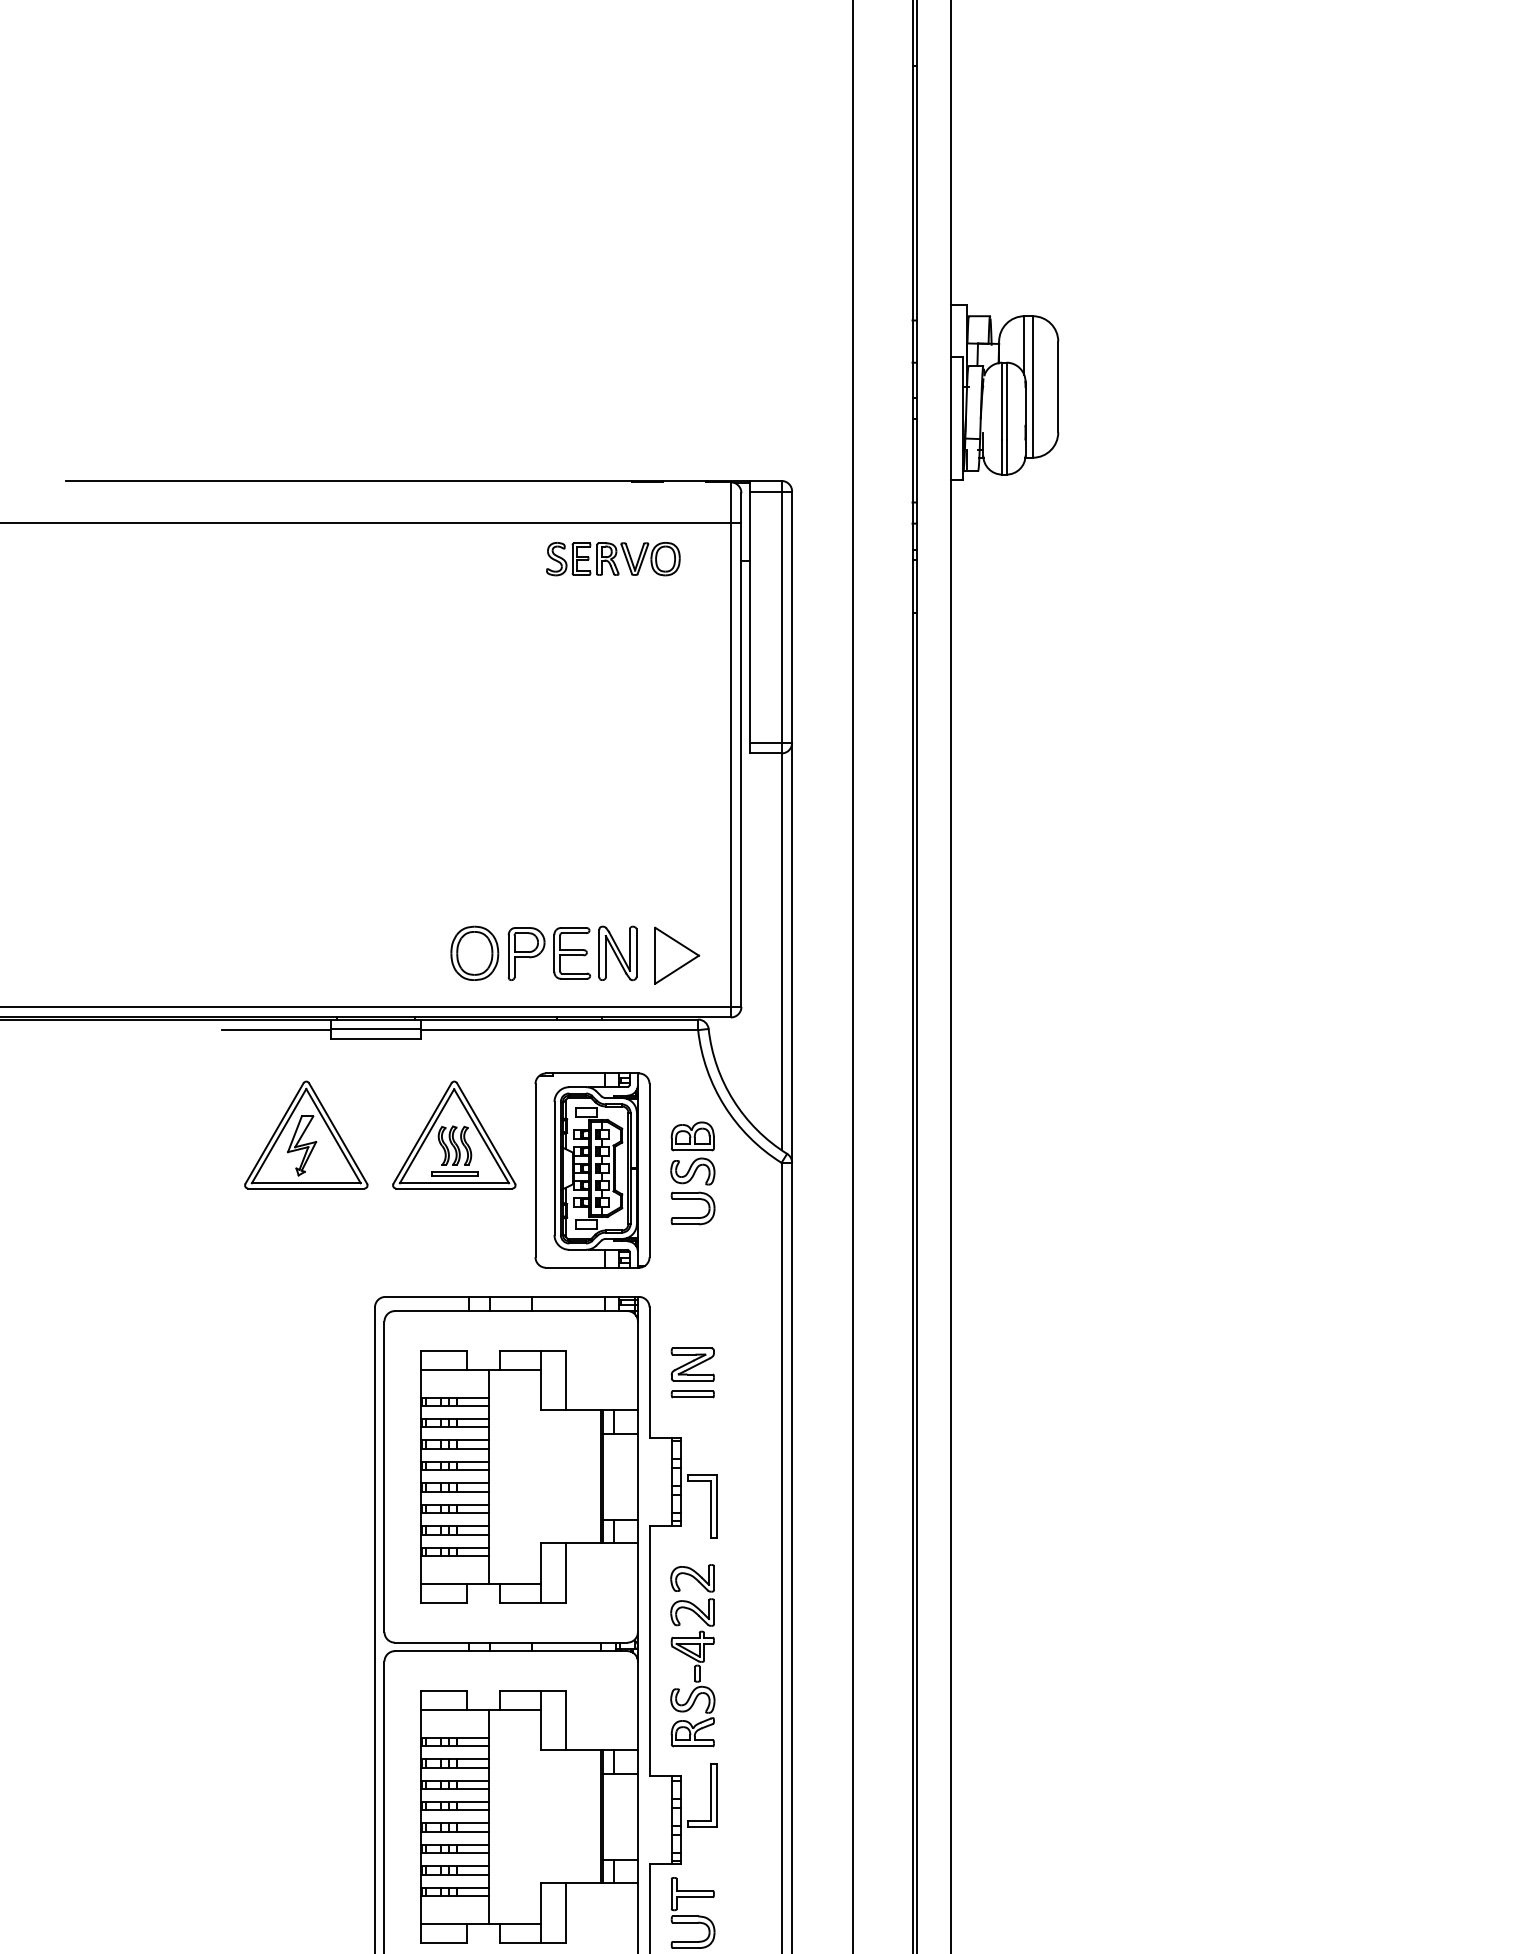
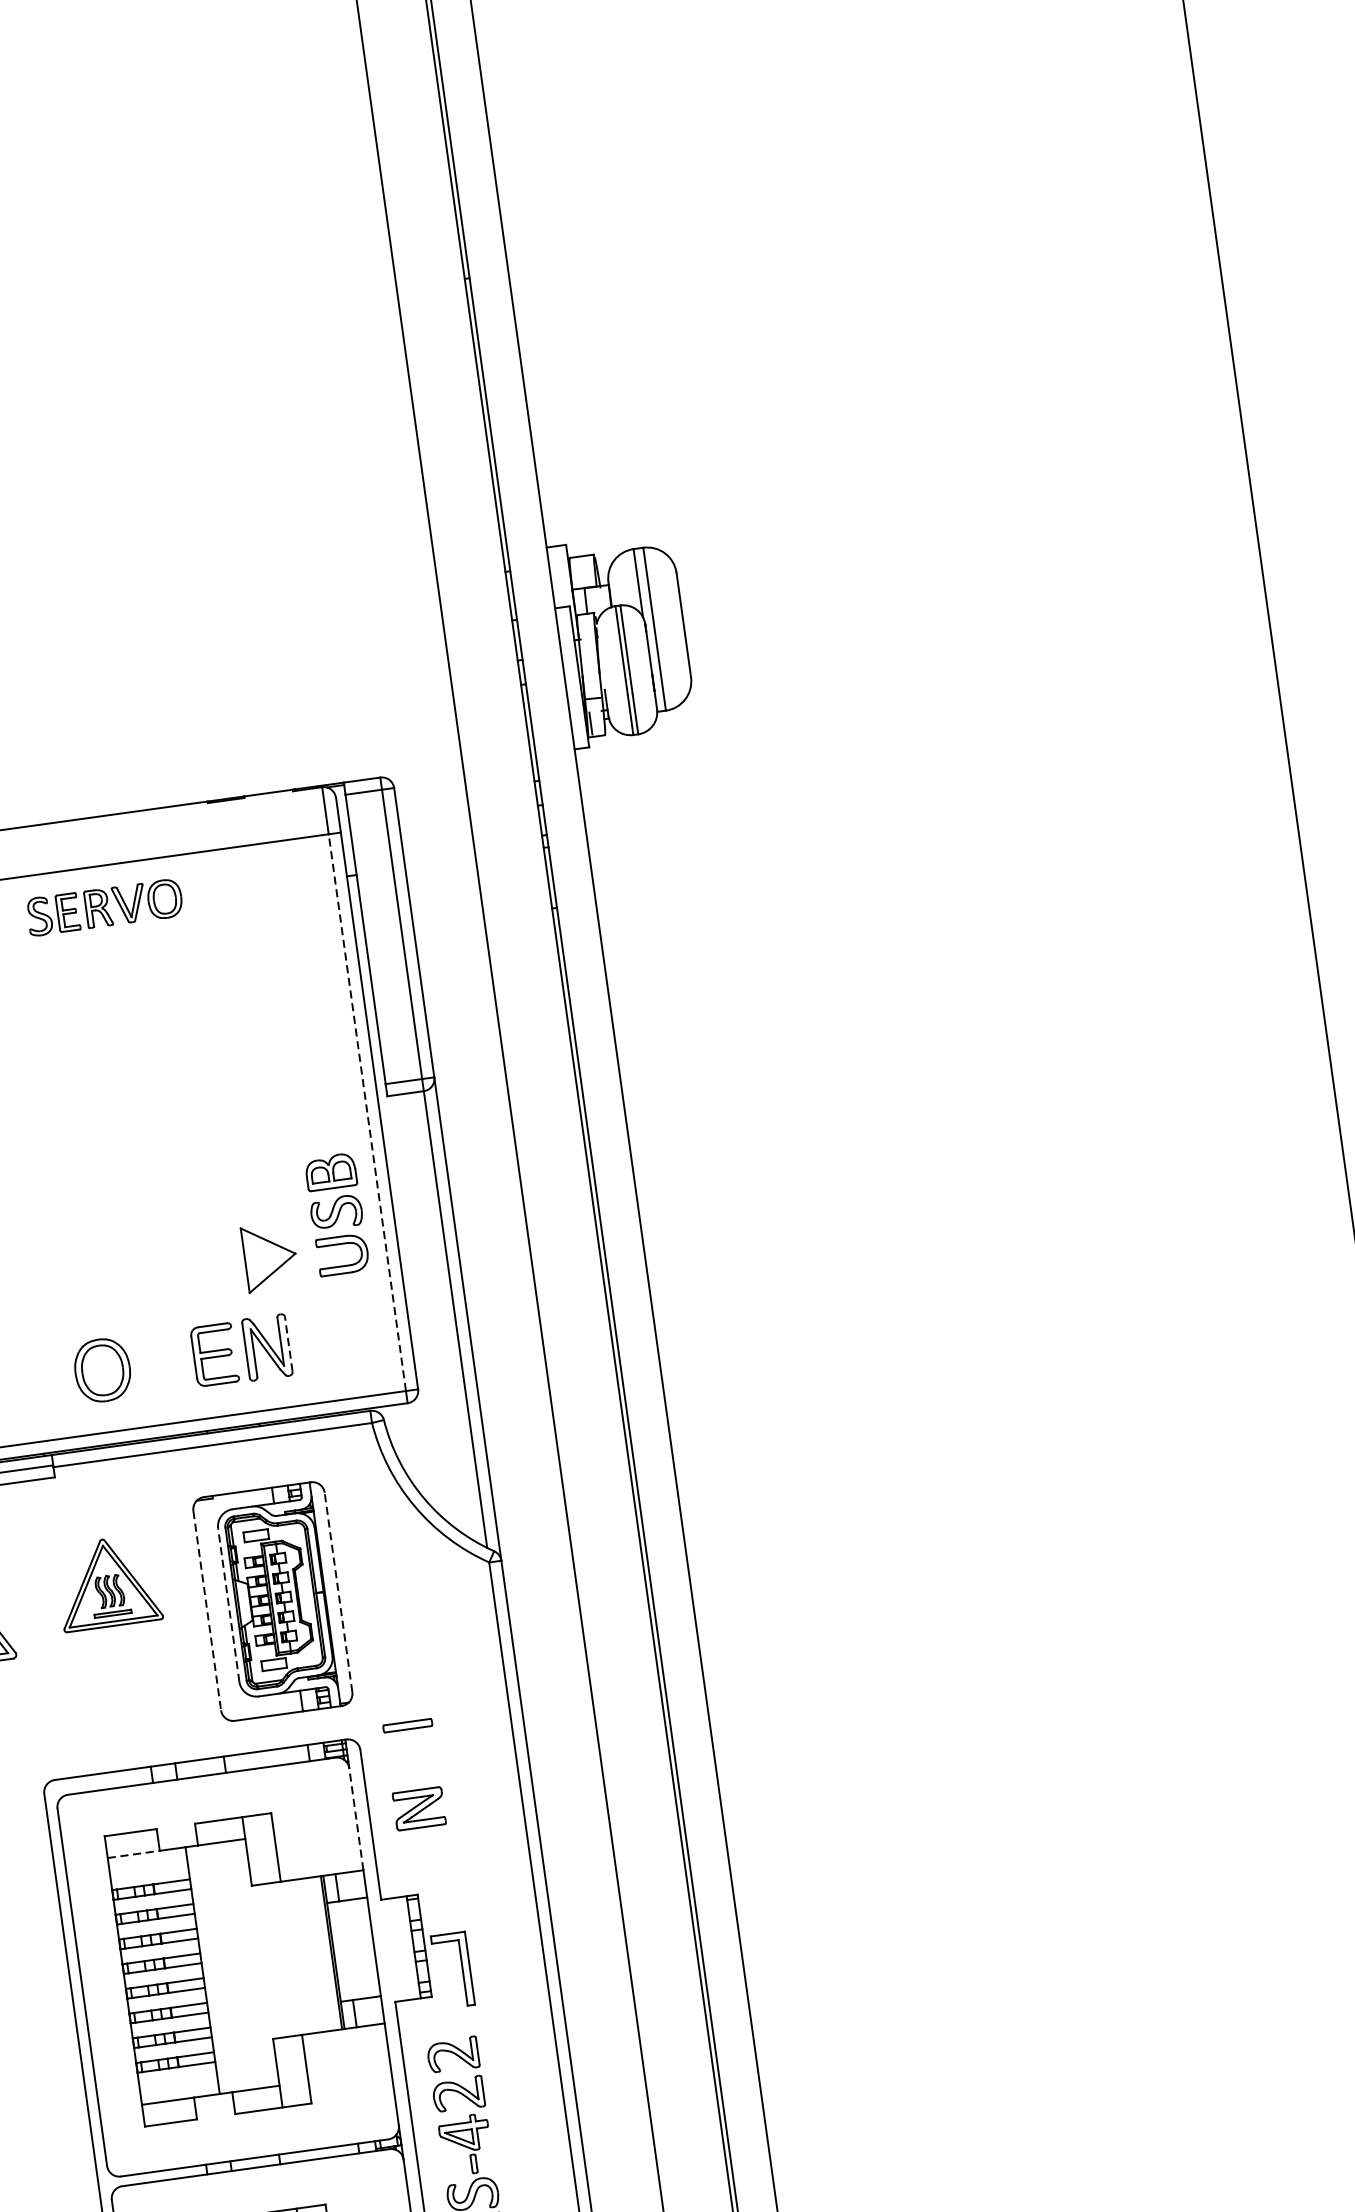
part: (613, 559) -> (105, 907), moved
line: (730, 765) -> (366, 1113), solid -> dashed
line: (636, 952) -> (288, 1343), solid -> dashed
part: (526, 953) -> (162, 1362), removed
part: (677, 955) -> (270, 1256), moved
part: (454, 1134) -> (108, 1582), size x0.7
line: (554, 1168) -> (228, 1605), solid -> dashed
line: (535, 1170) -> (207, 1610), solid -> dashed
line: (649, 1170) -> (338, 1592), solid -> dashed
part: (692, 1173) -> (336, 1214), moved
line: (637, 1365) -> (355, 1818), solid -> dashed
line: (444, 1369) -> (134, 1854), solid -> dashed
part: (692, 1394) -> (407, 1725), moved

